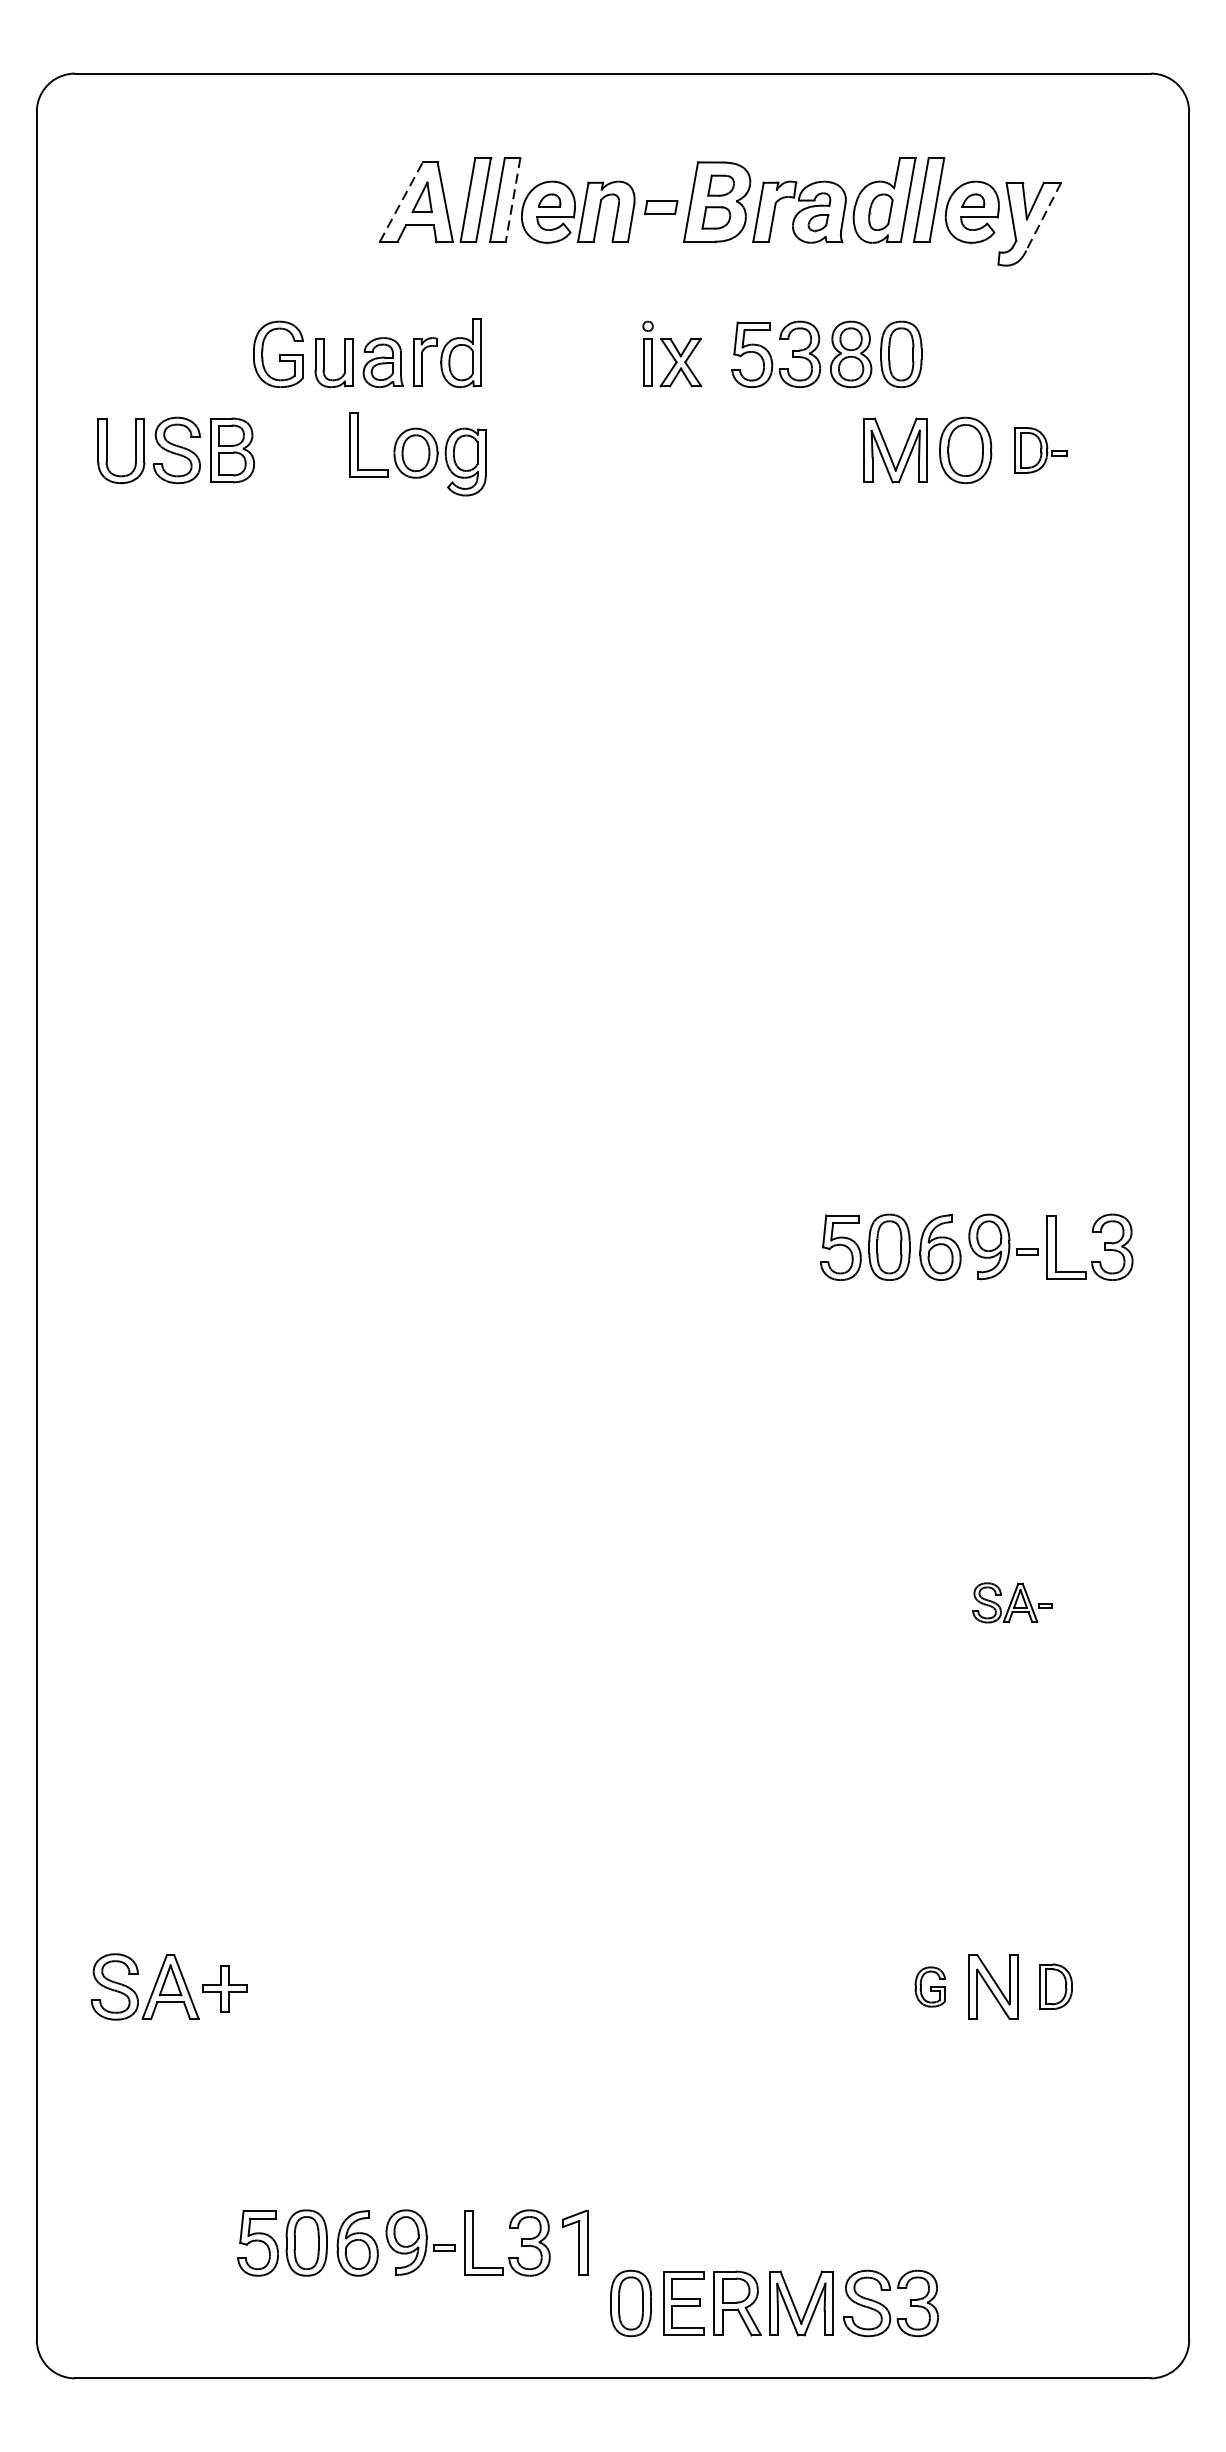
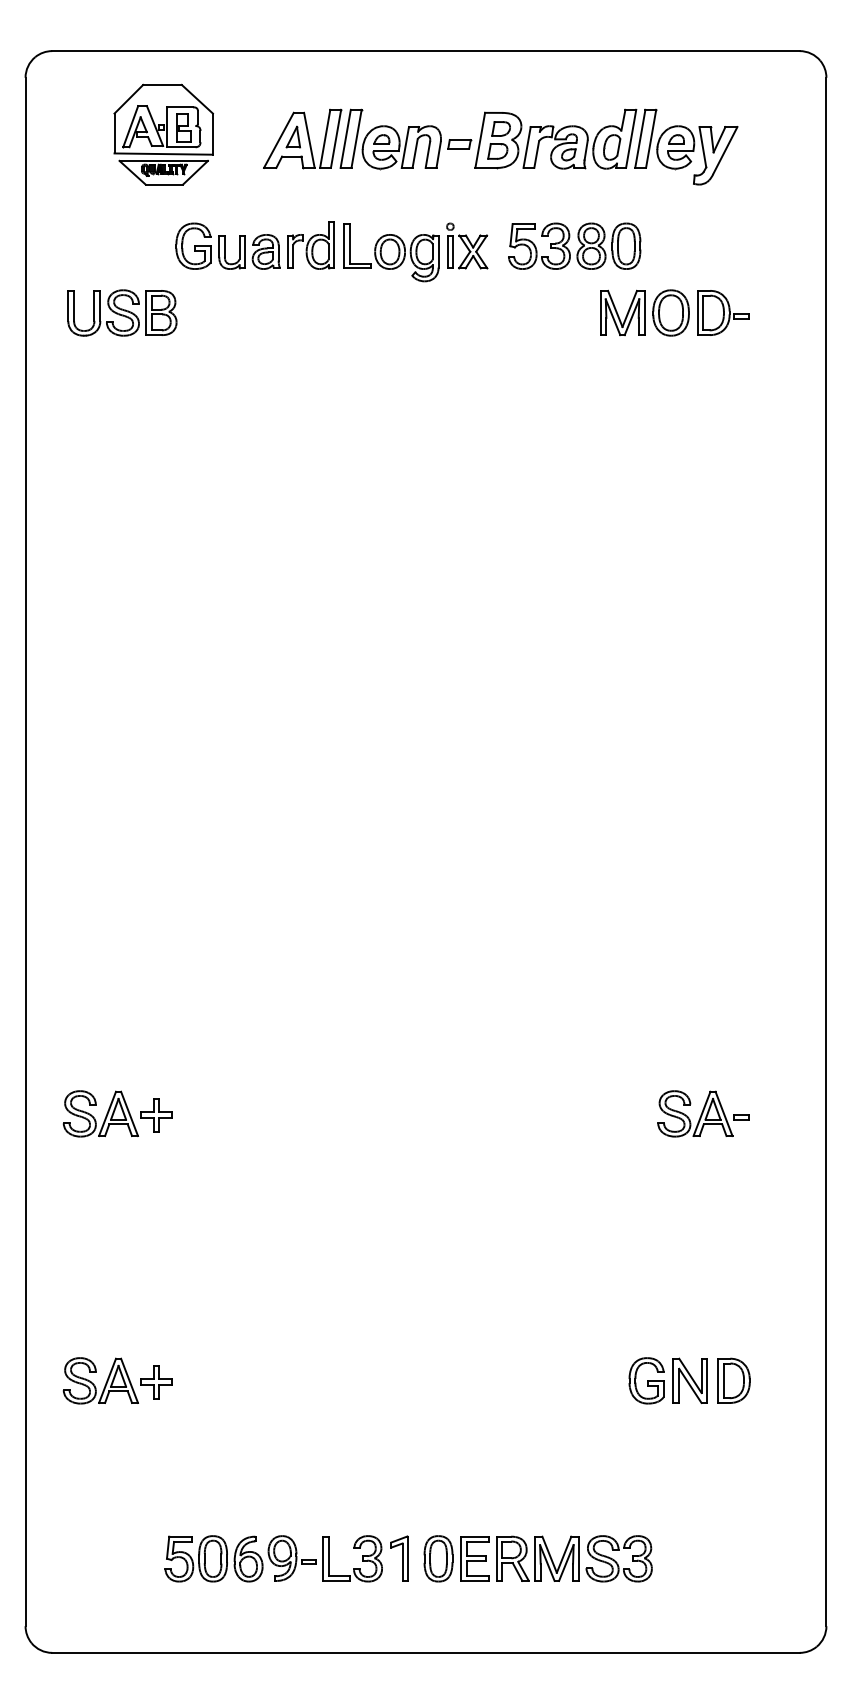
part: (235, 193) -> (163, 134), added
line: (402, 200) -> (279, 139), dashed -> solid
line: (512, 200) -> (356, 139), dashed -> solid
line: (1043, 218) -> (725, 151), dashed -> solid
part: (1041, 449) -> (723, 312), size x1.43
part: (418, 454) -> (391, 252), moved
part: (976, 1246) -> (678, 866), removed
part: (169, 1602) -> (117, 1113), added
part: (1012, 1602) -> (703, 1113), size x1.67
part: (930, 1986) -> (646, 1380), size x1.67
part: (1055, 1986) -> (733, 1380), size x1.43
part: (773, 2303) -> (537, 1558), moved

